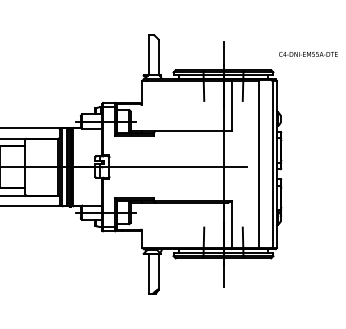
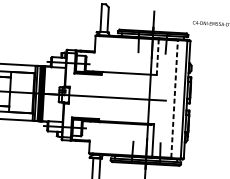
line: (232, 106) -> (158, 57), solid -> dashed
line: (259, 163) -> (174, 98), solid -> dashed

